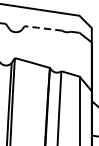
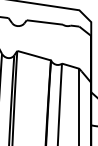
line: (43, 28) -> (44, 22), dashed -> solid

